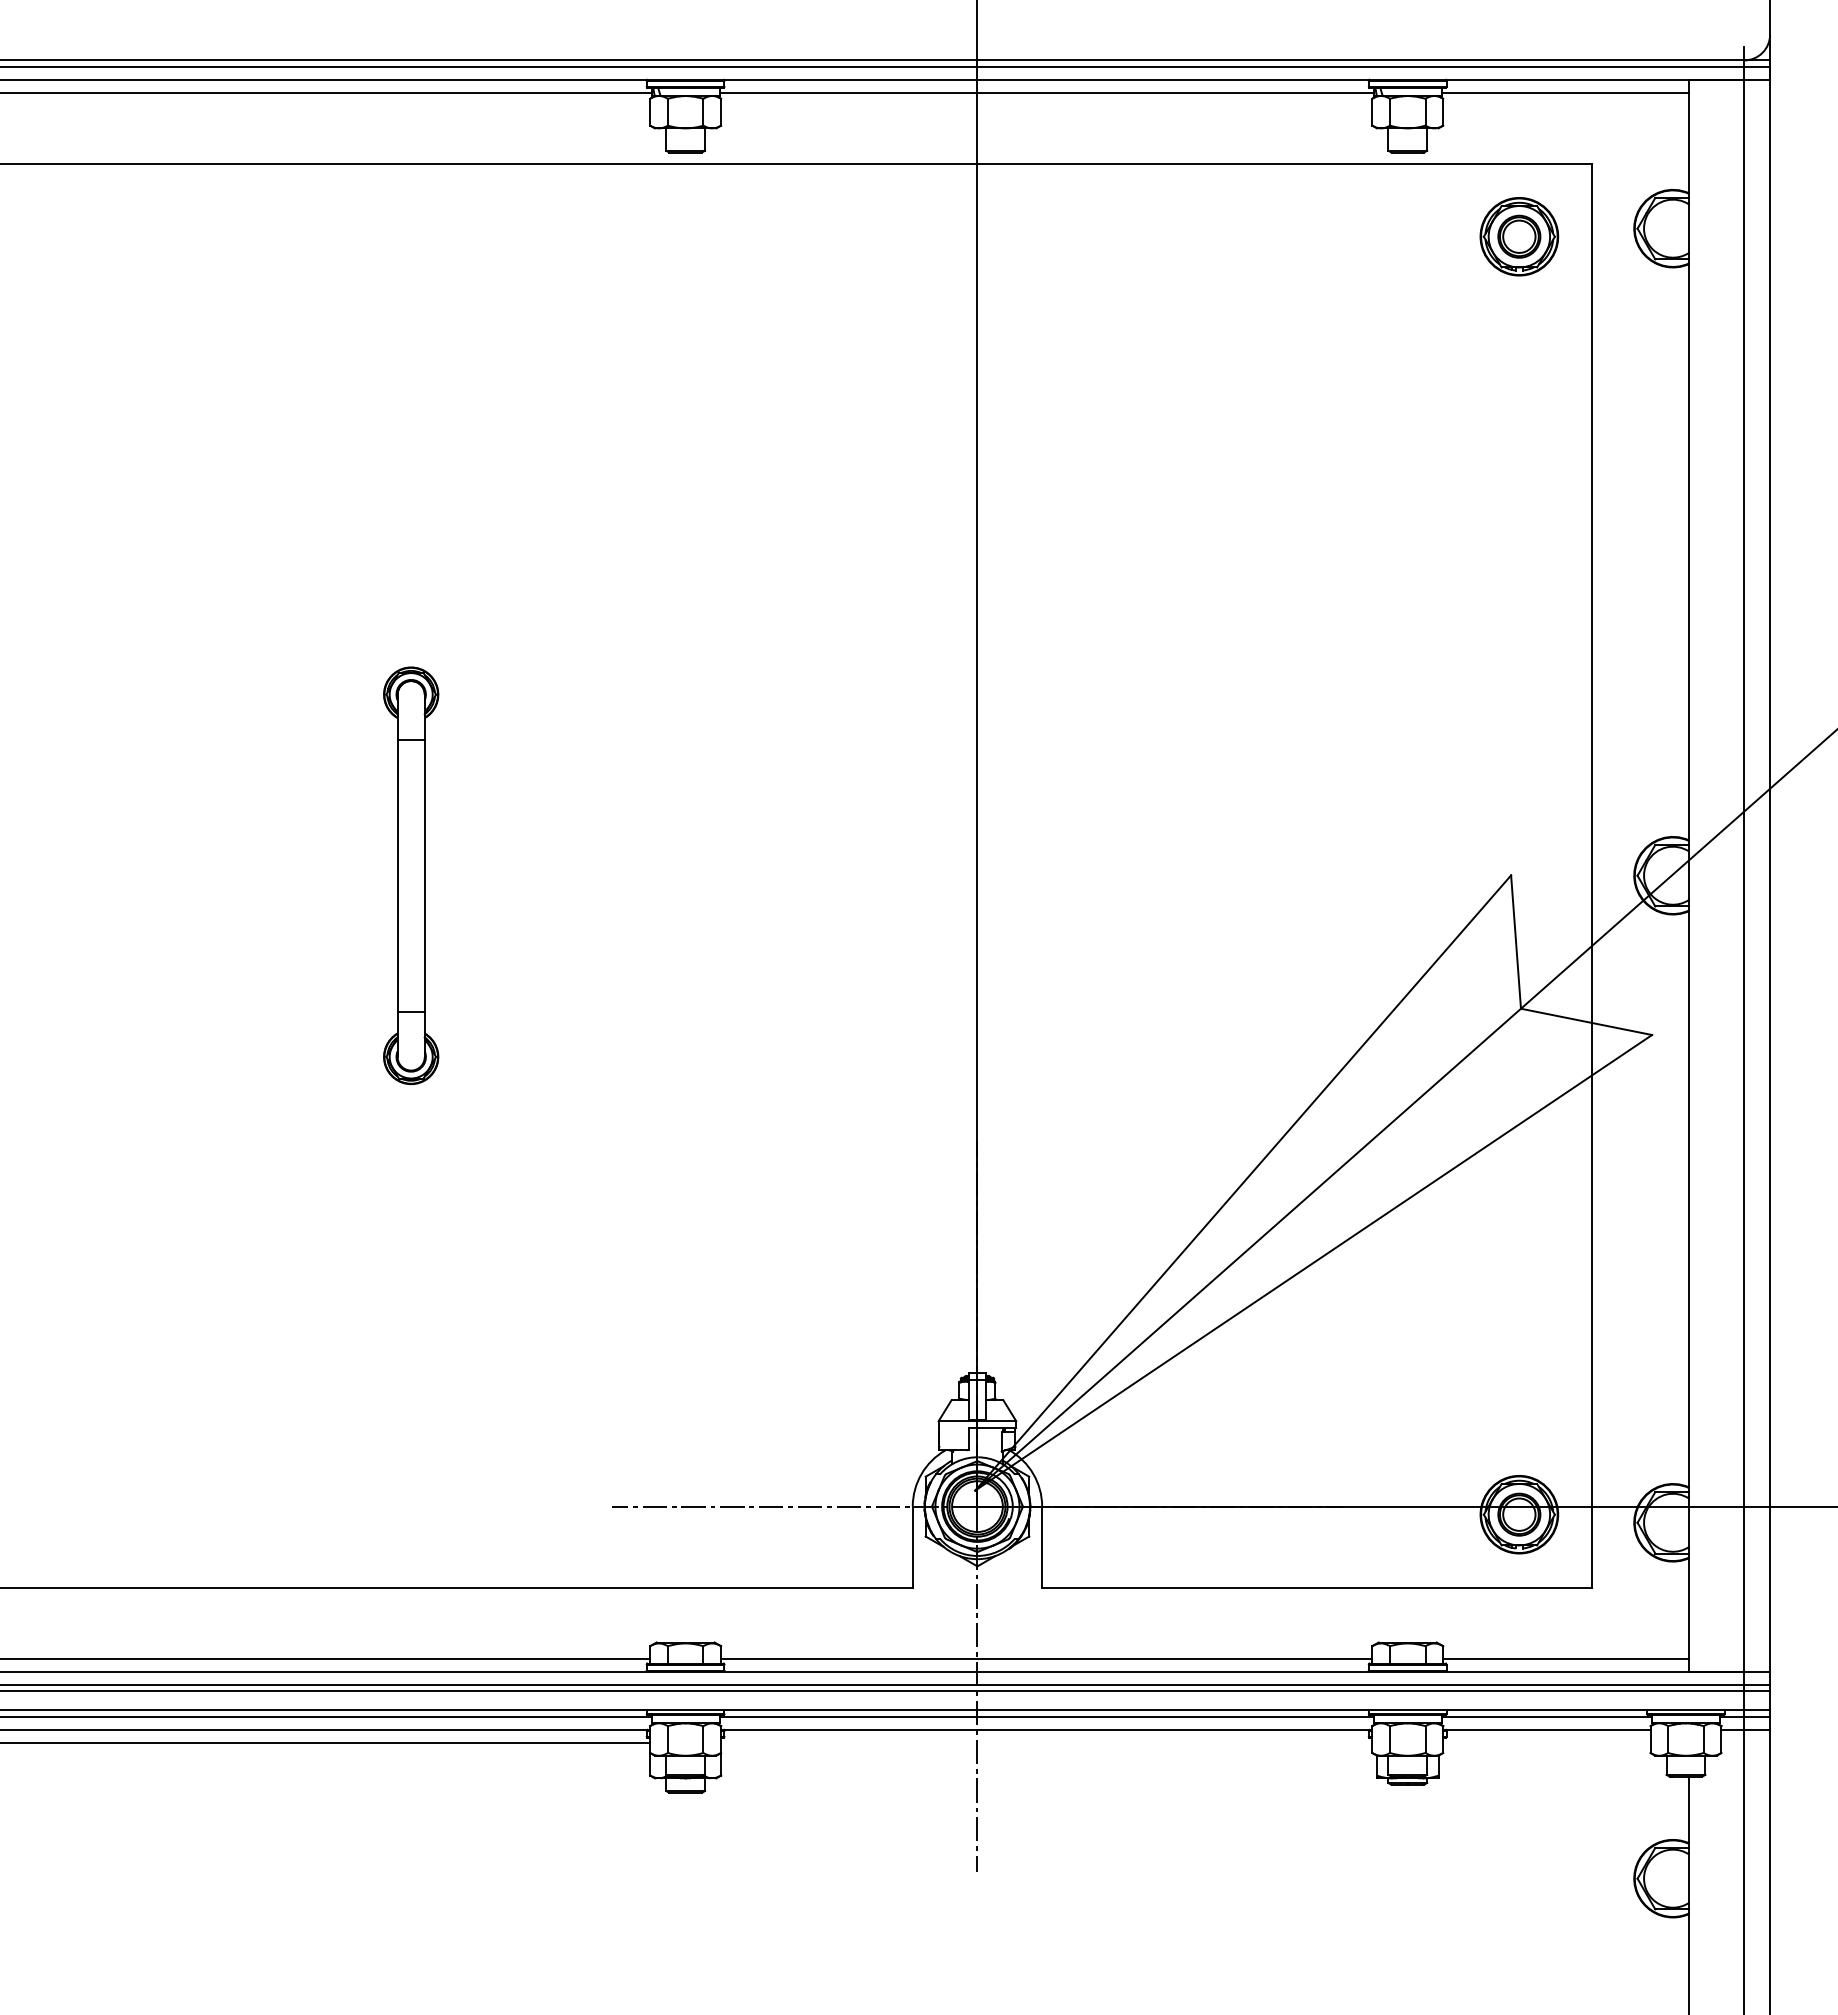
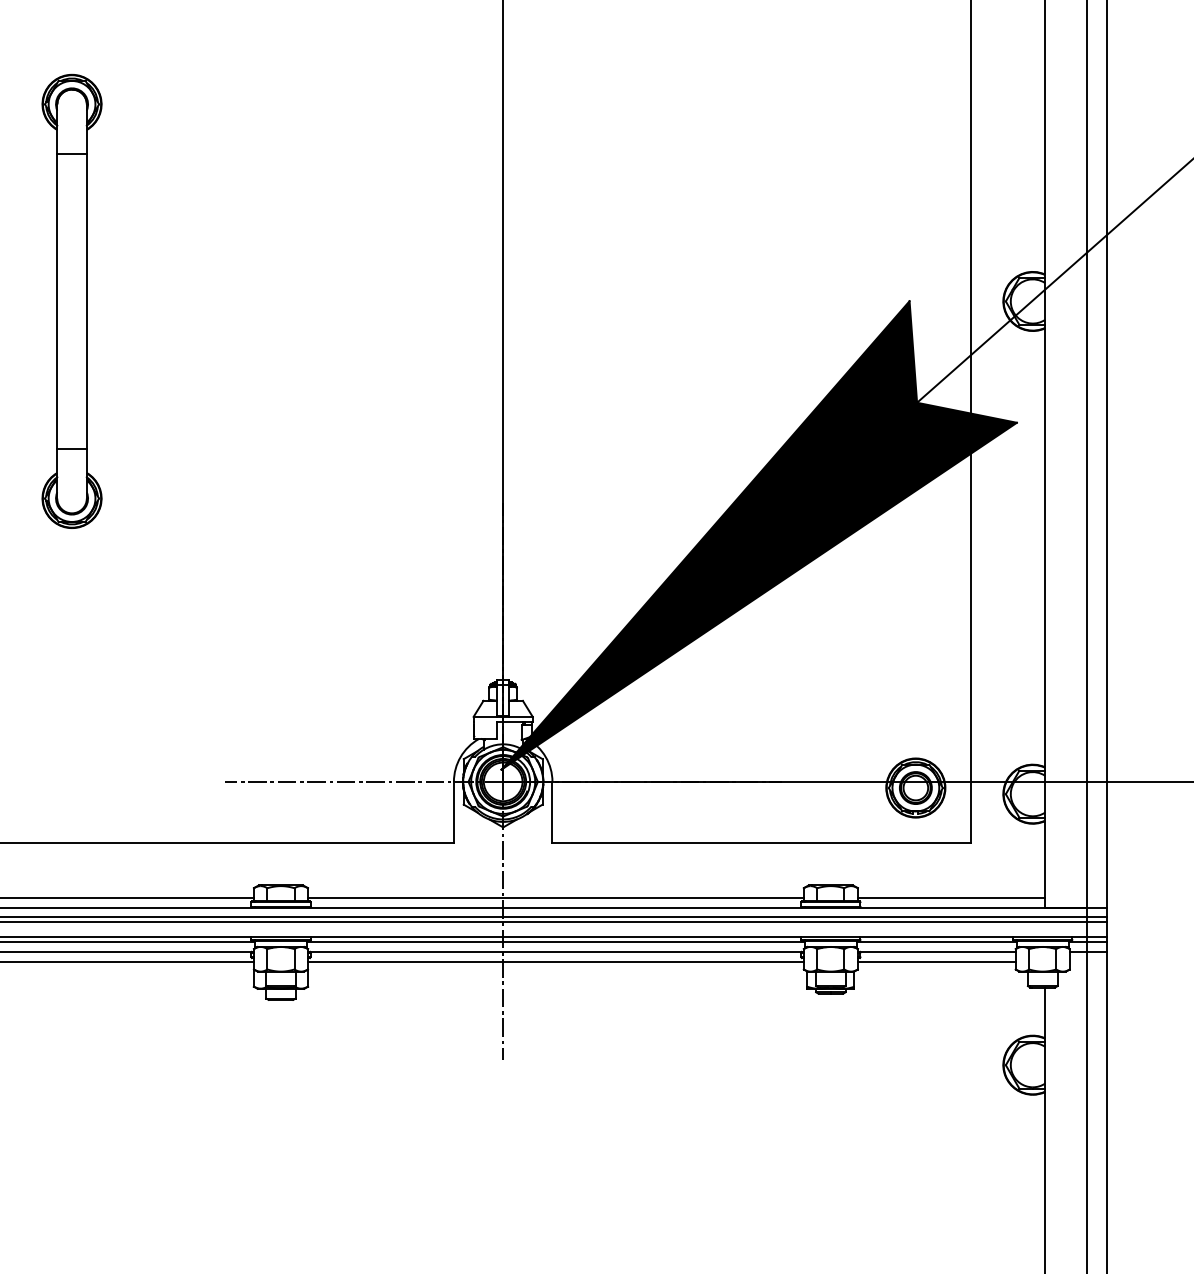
part: (410, 875) -> (71, 301), size x1.43
fill: (1313, 1182) -> (759, 535), added
line: (1046, 1742) -> (555, 961), added
line: (1546, 1742) -> (936, 961), added

